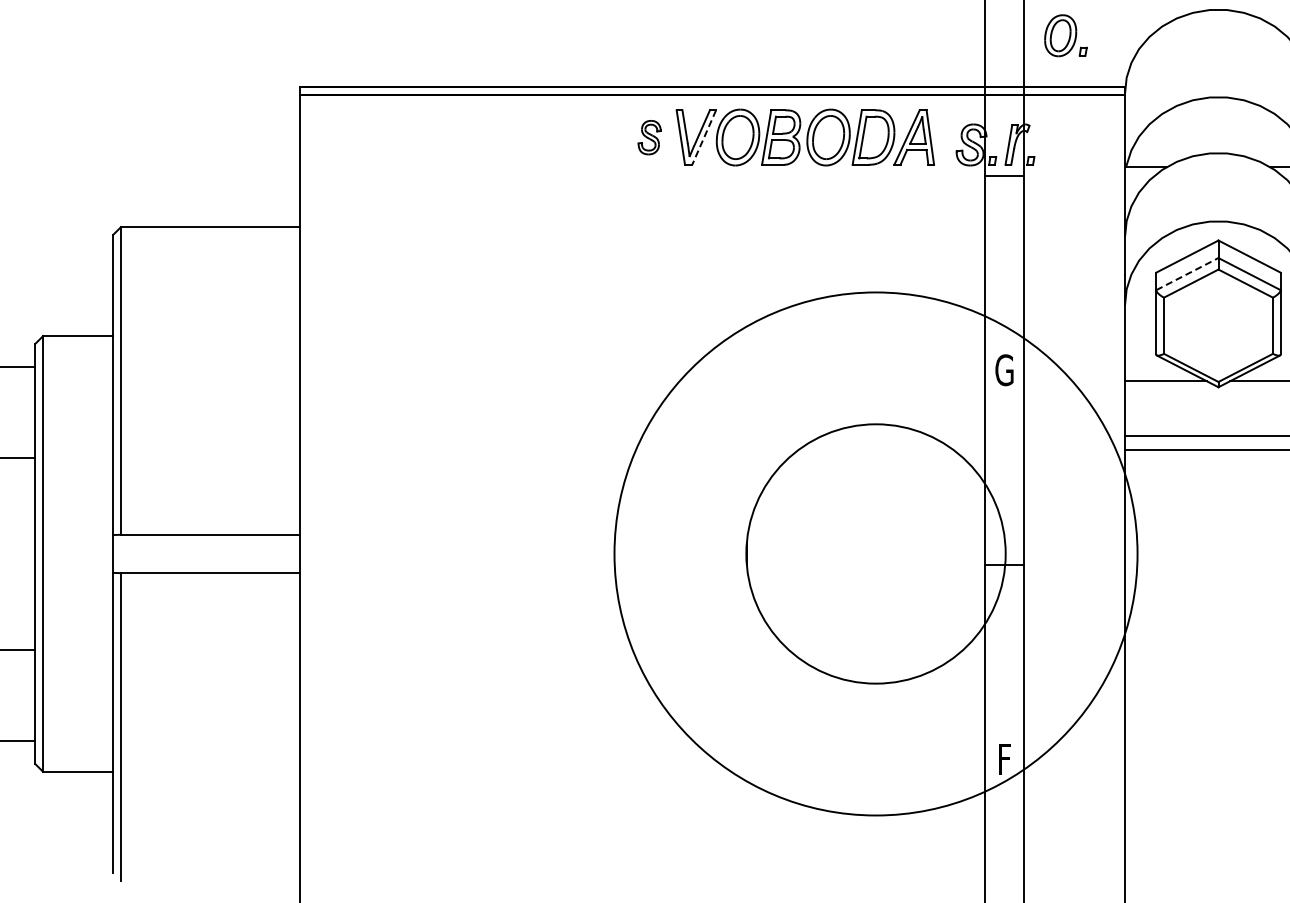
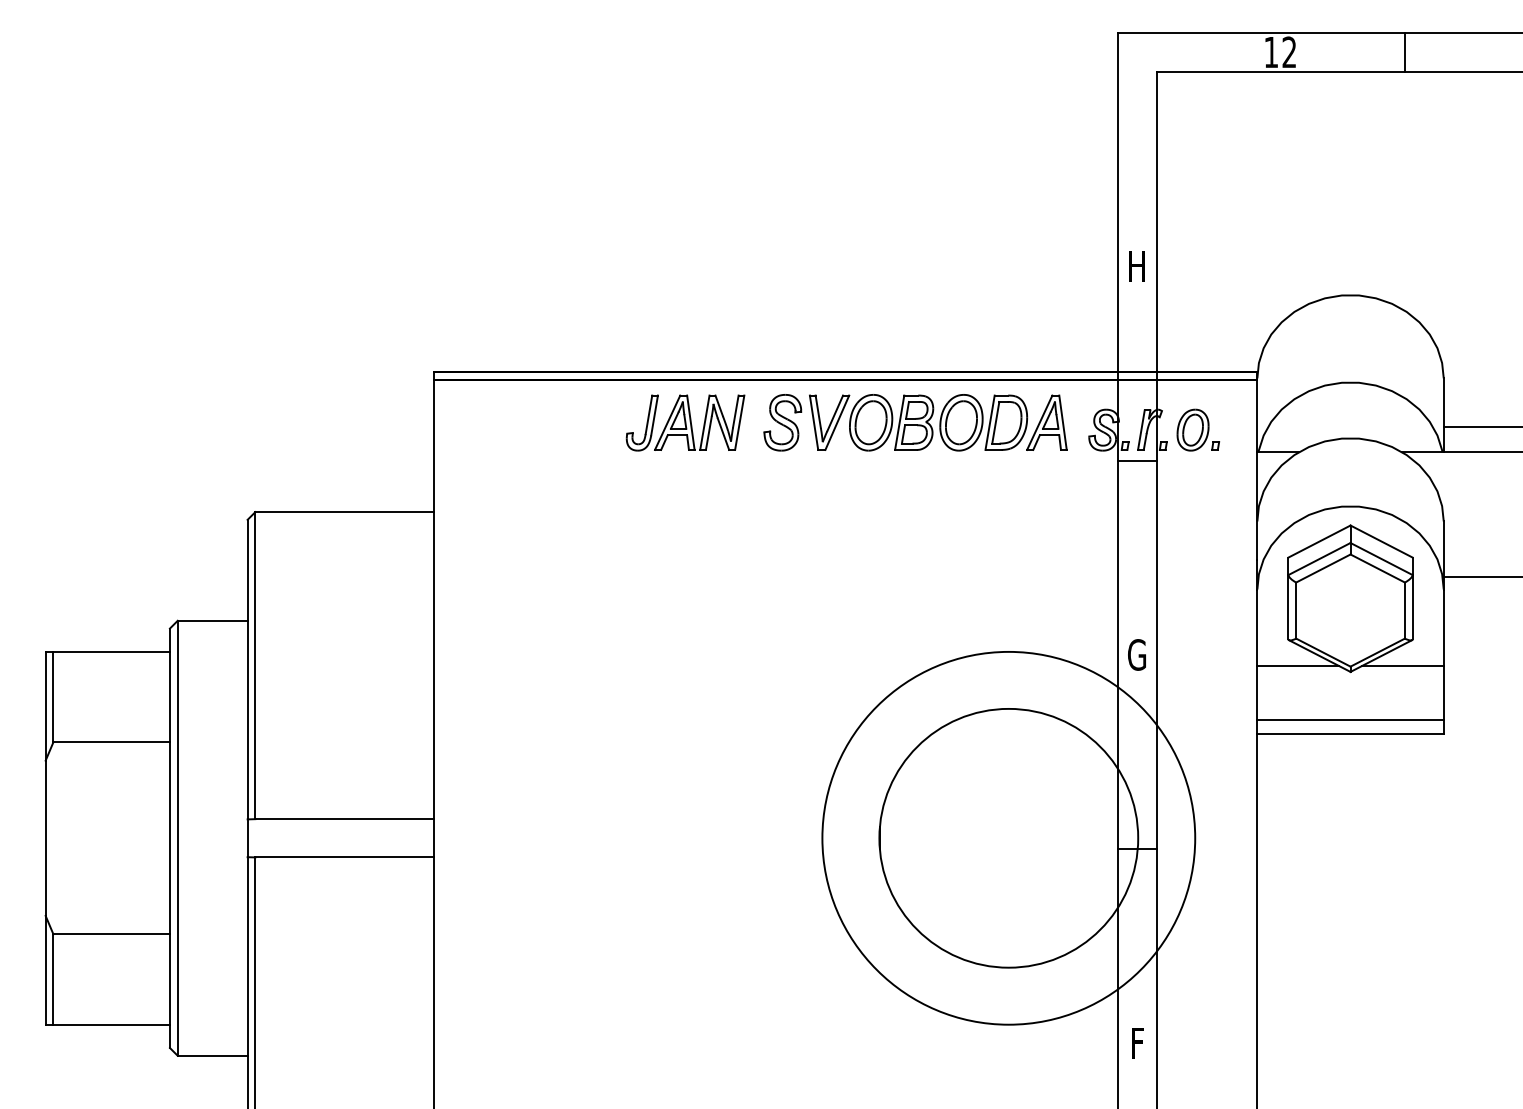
part: (1066, 35) -> (1198, 429), moved
part: (552, 137) -> (685, 422), added
part: (649, 137) -> (782, 422), size x1.67
line: (704, 137) -> (837, 422), dashed -> solid
line: (1187, 274) -> (1319, 559), dashed -> solid
circle: (875, 553) -> (1008, 837), size x0.71

